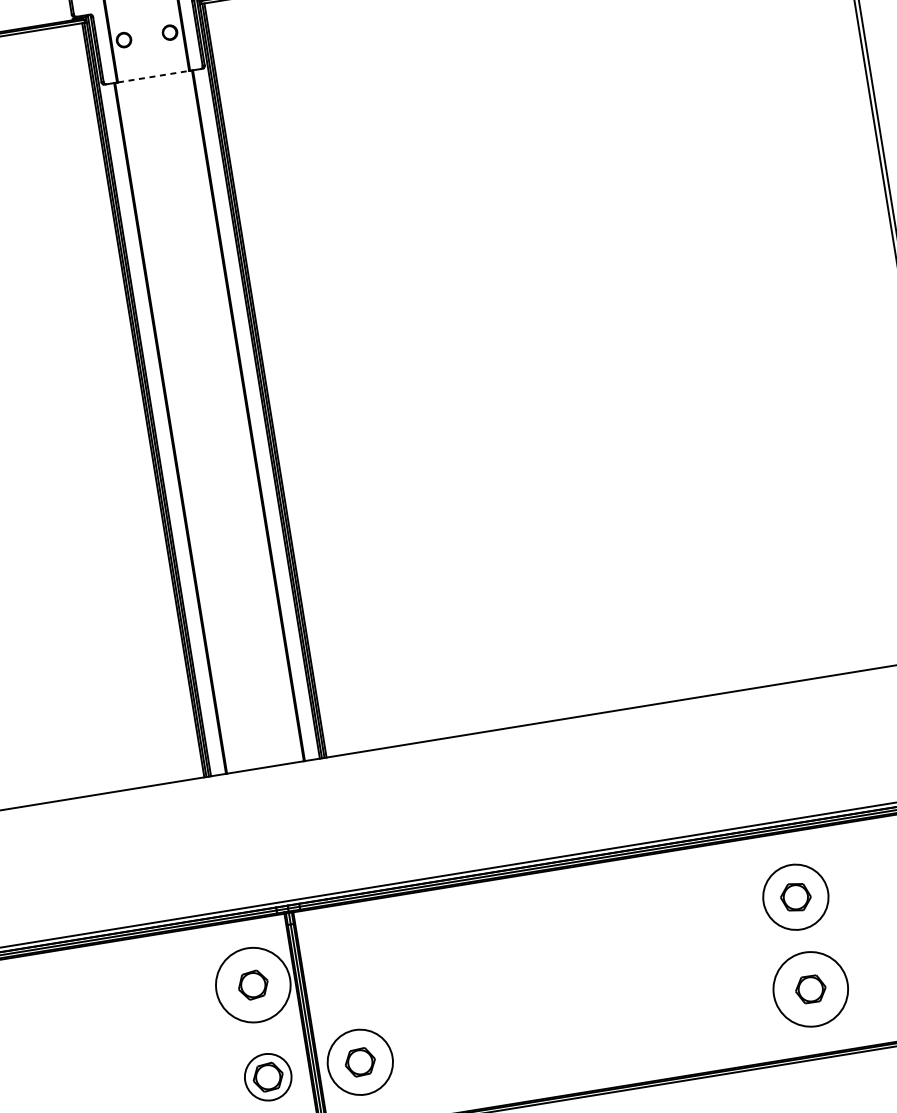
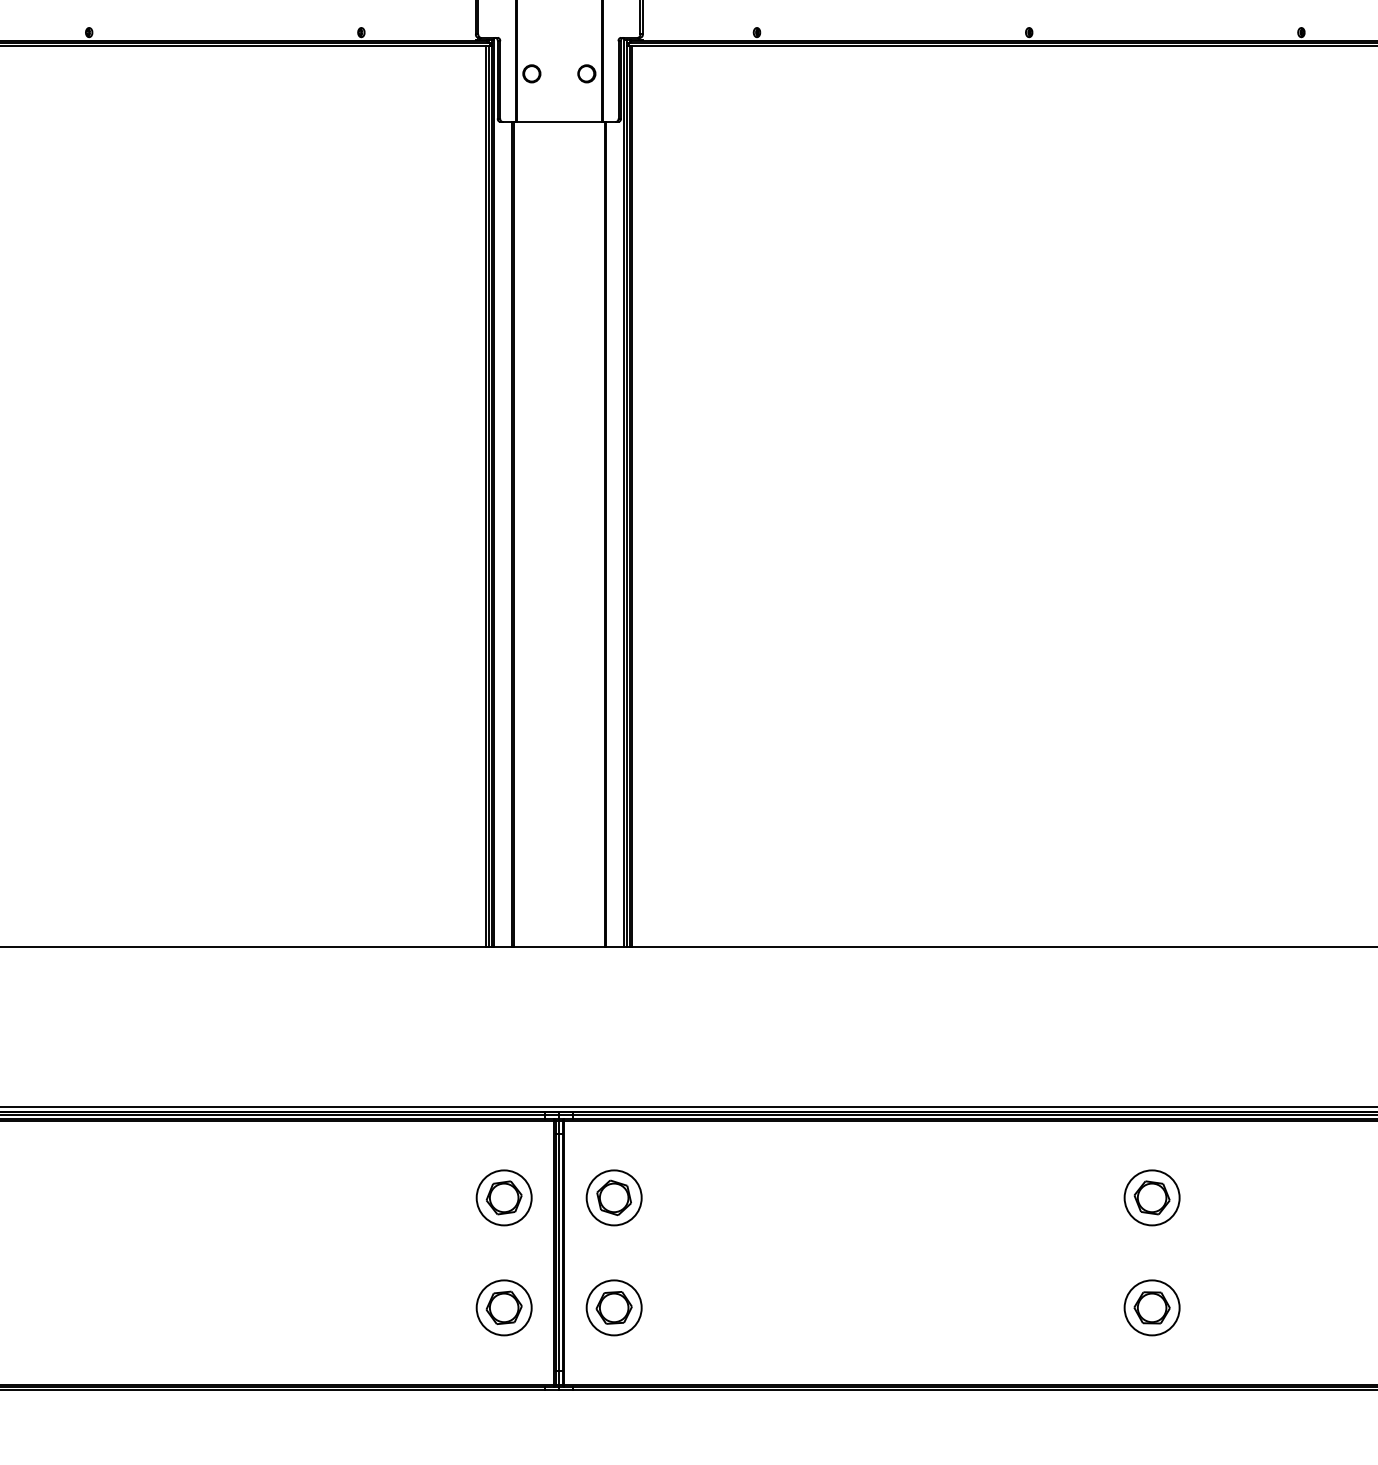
line: (153, 76) -> (559, 121), dashed -> solid
circle: (795, 897) -> (1151, 1197), size x0.71
part: (344, 969) -> (613, 1197), added
circle: (252, 984) -> (503, 1197), size x0.62
circle: (810, 989) -> (1151, 1307), size x0.62
circle: (359, 1062) -> (613, 1307), size x0.71

